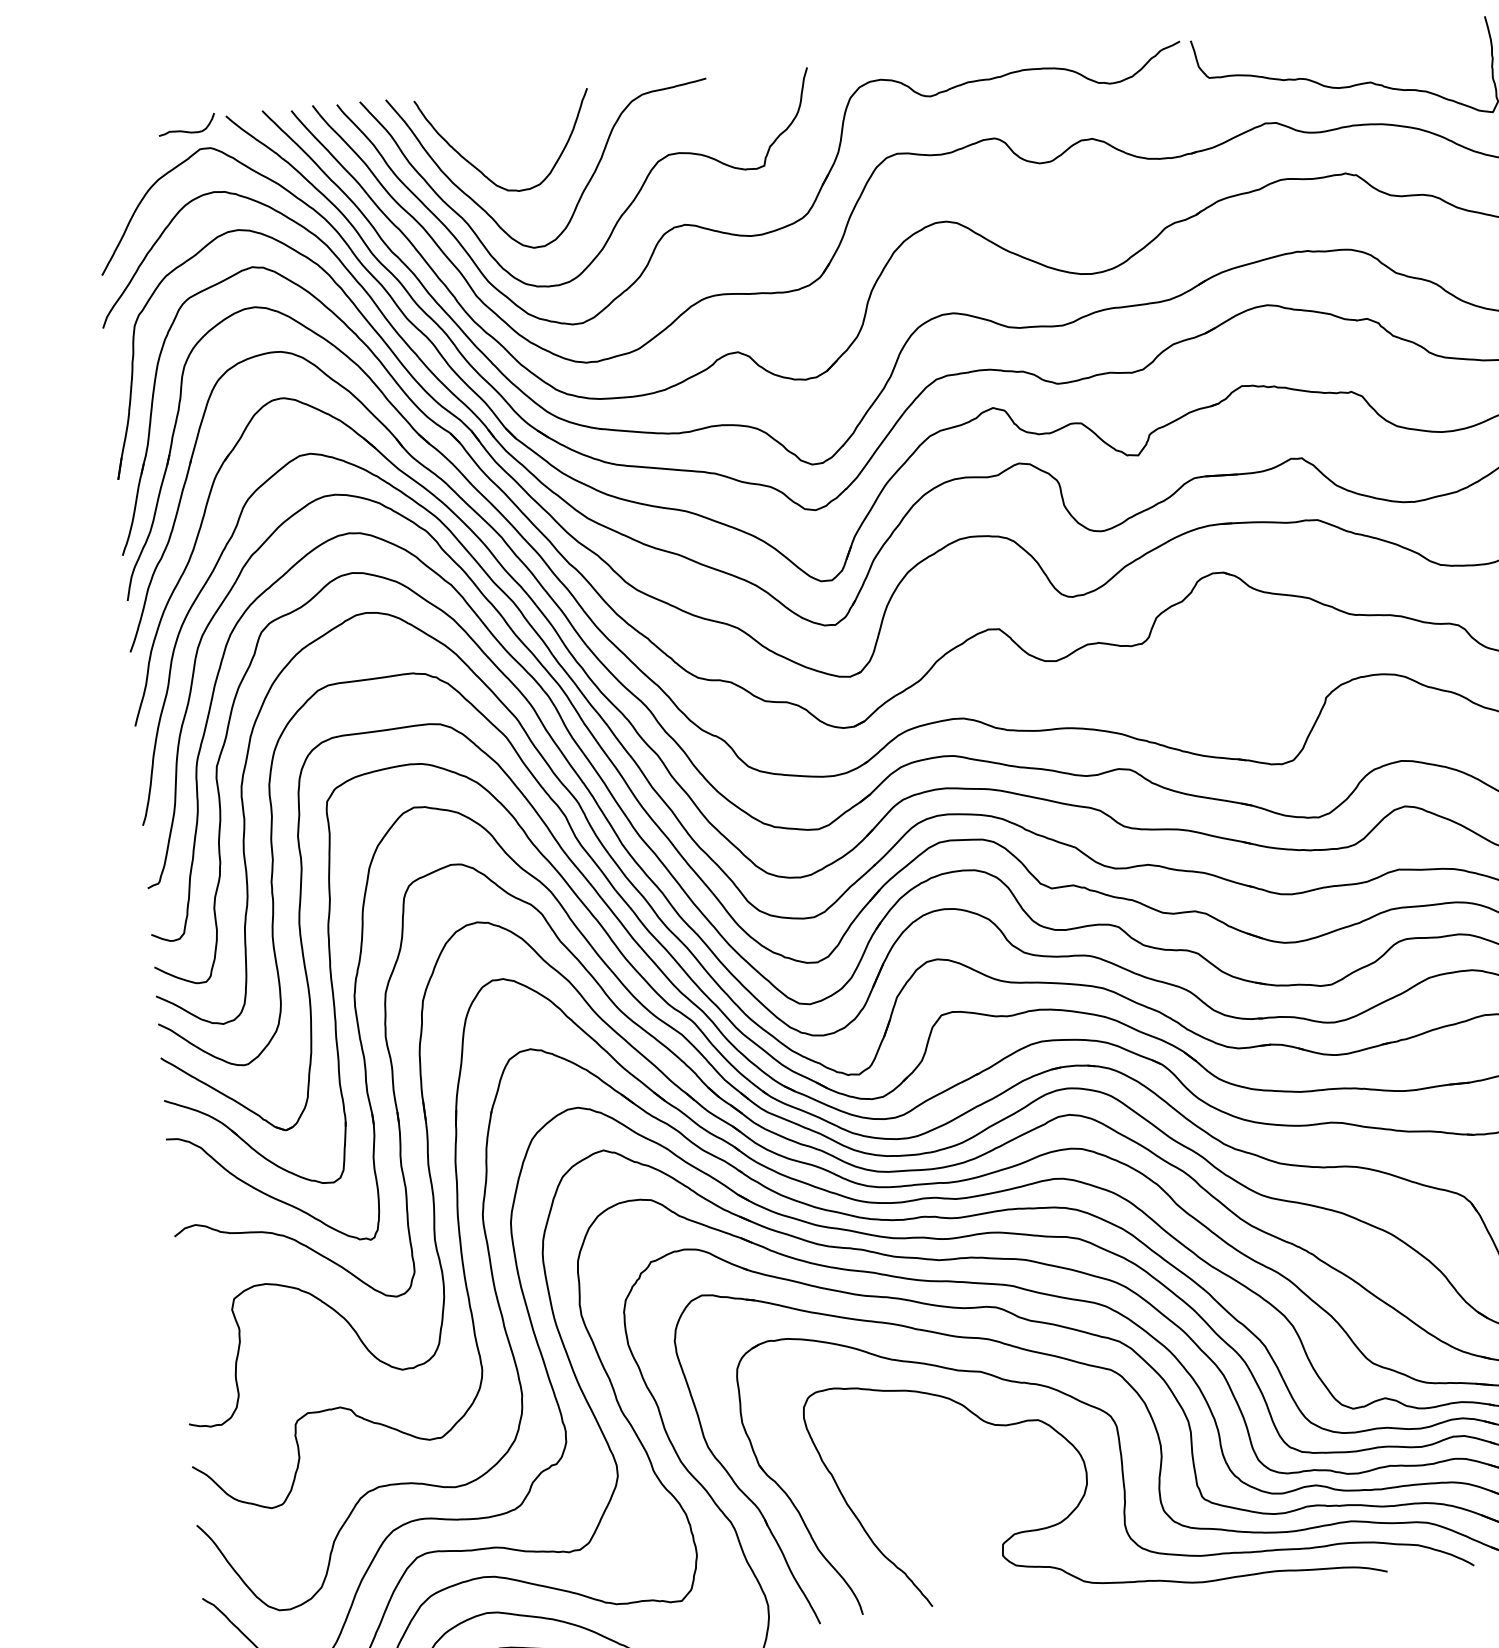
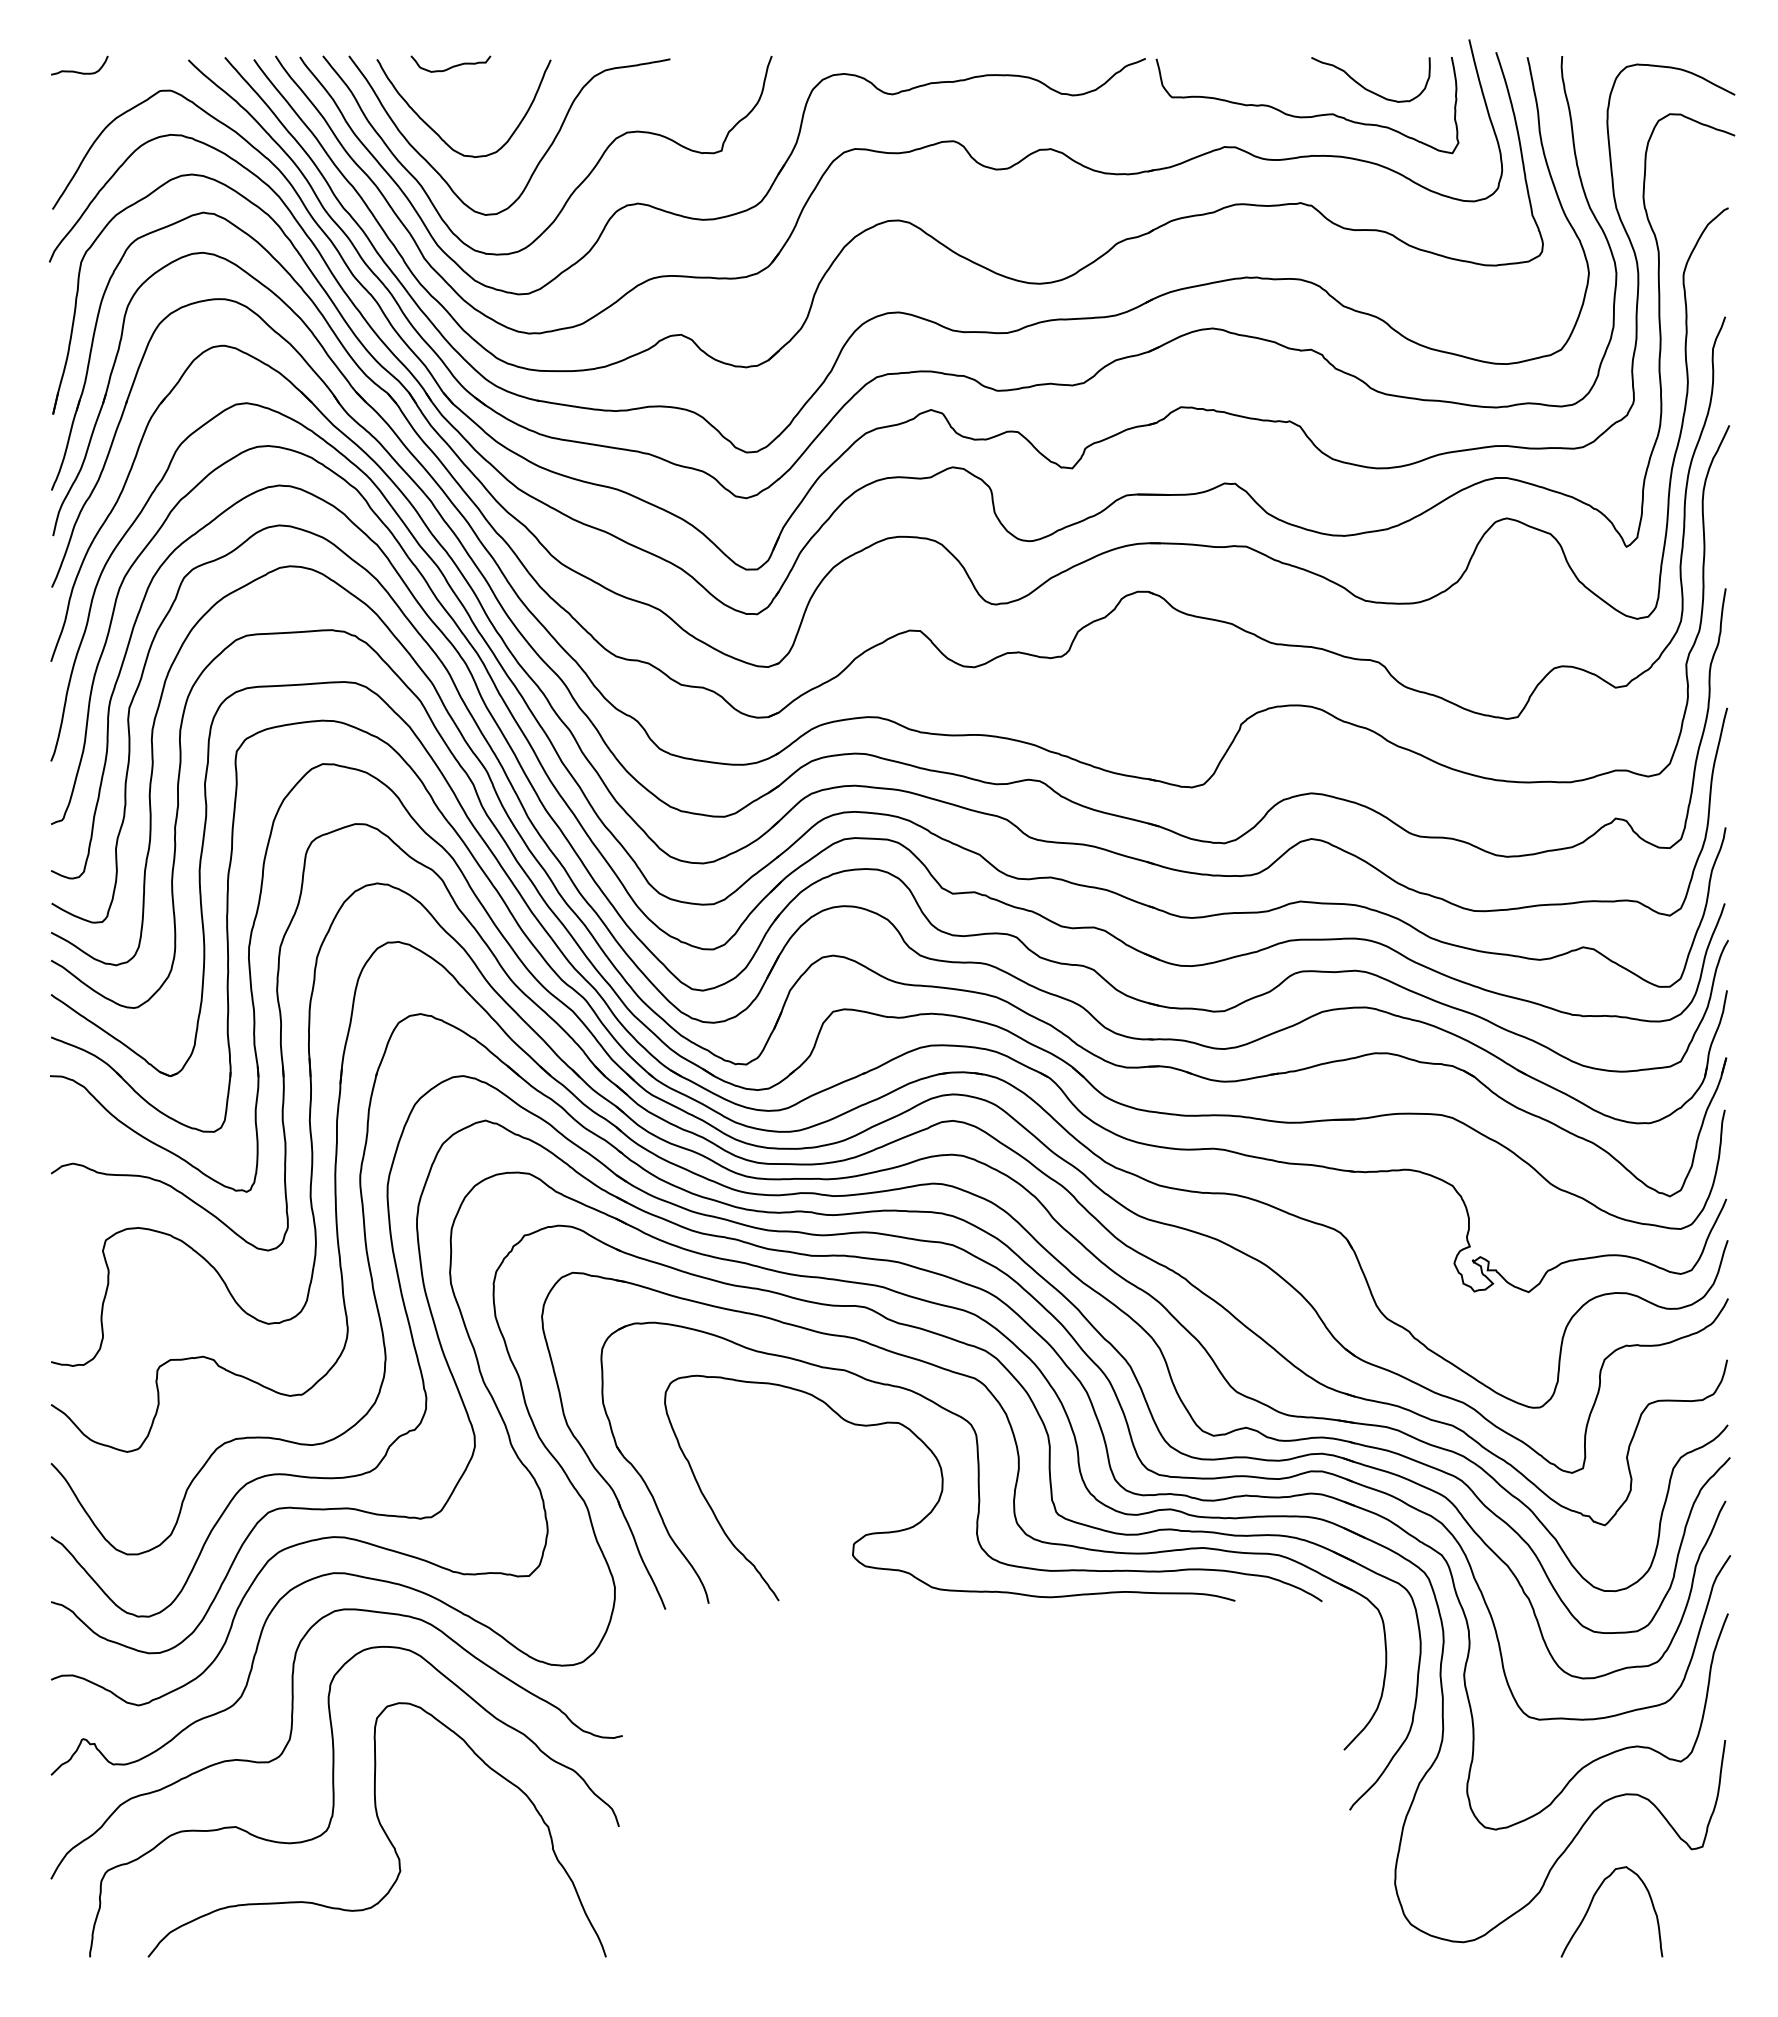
curve: (1401, 53) -> (1365, 87), added
curve: (488, 102) -> (451, 66), added
curve: (186, 130) -> (78, 71), moved

